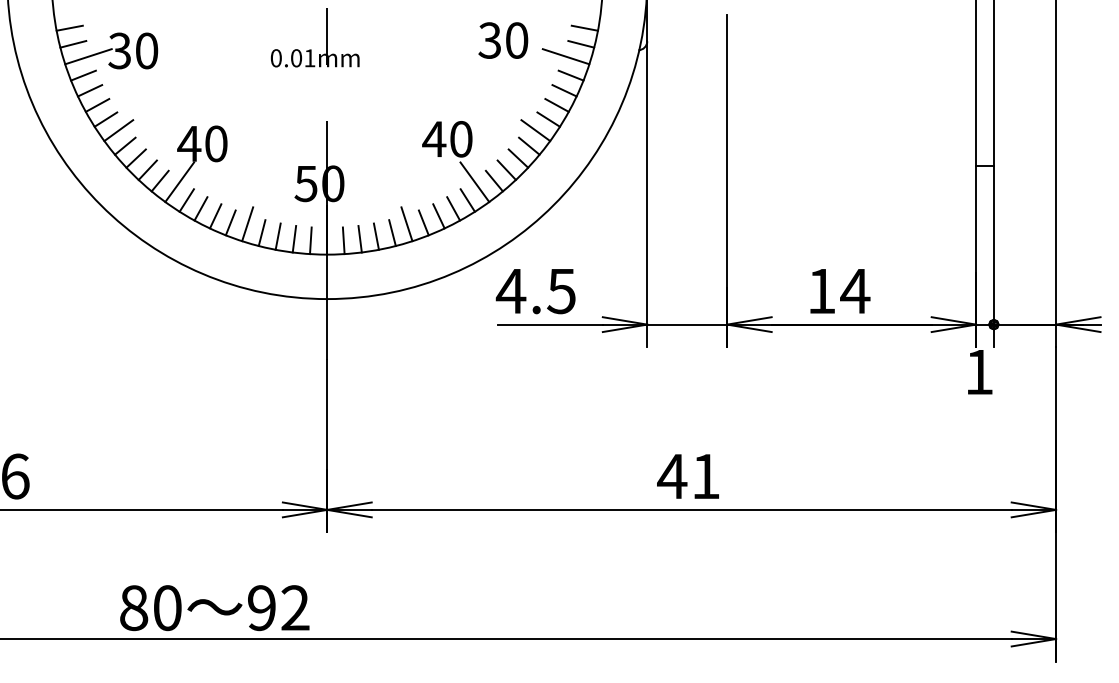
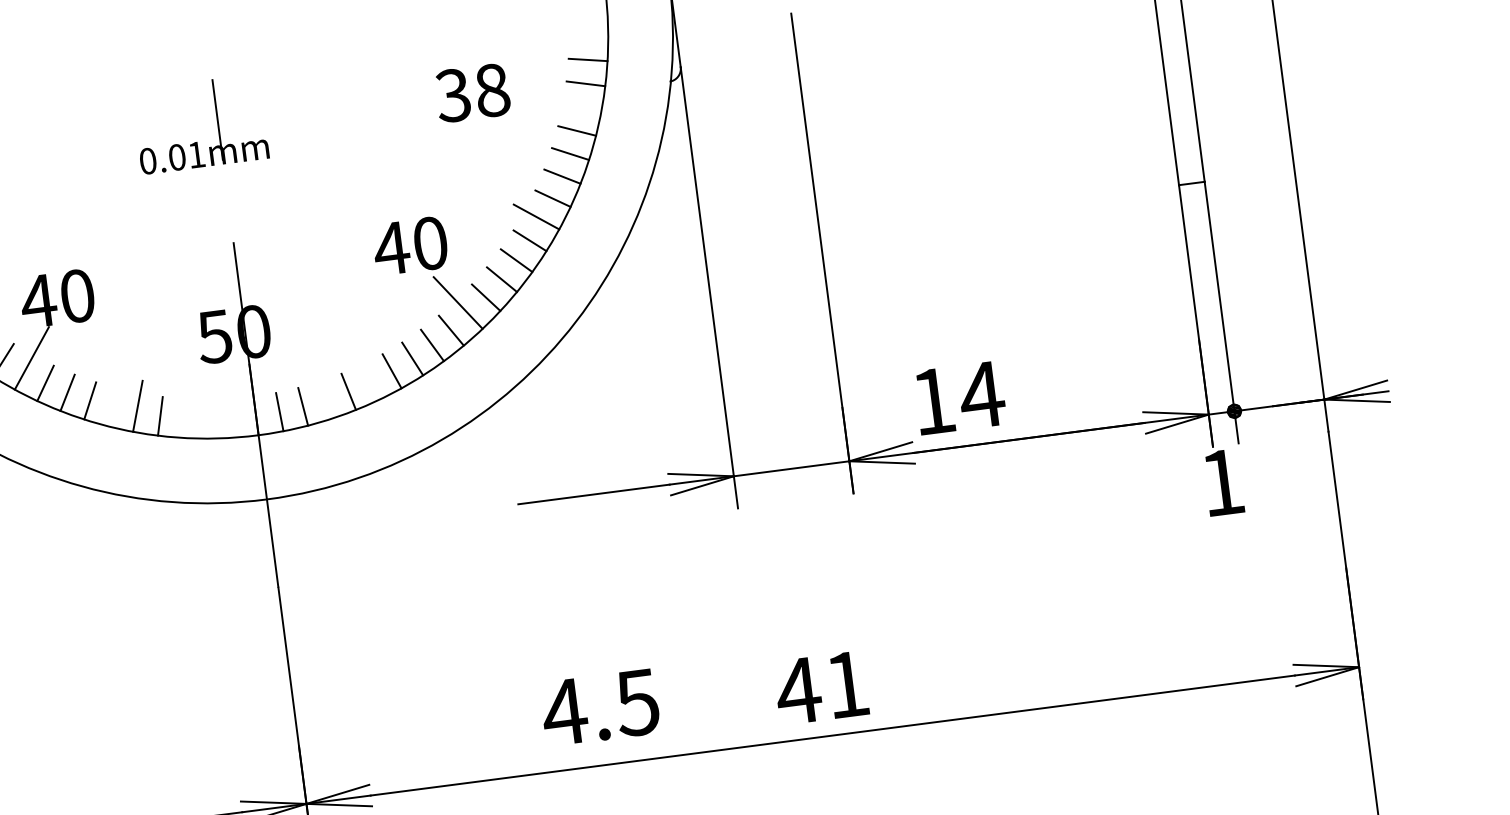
text: (517, 40) -> (493, 90), 30 -> 38
line: (565, 56) -> (565, 104), removed
line: (230, 222) -> (112, 406), removed
line: (406, 224) -> (367, 376), removed
line: (277, 236) -> (183, 418), removed
line: (375, 236) -> (324, 399), removed
line: (294, 239) -> (208, 419), removed
line: (310, 240) -> (231, 417), removed
text: (535, 291) -> (599, 707), moved
text: (840, 291) -> (960, 398), moved

